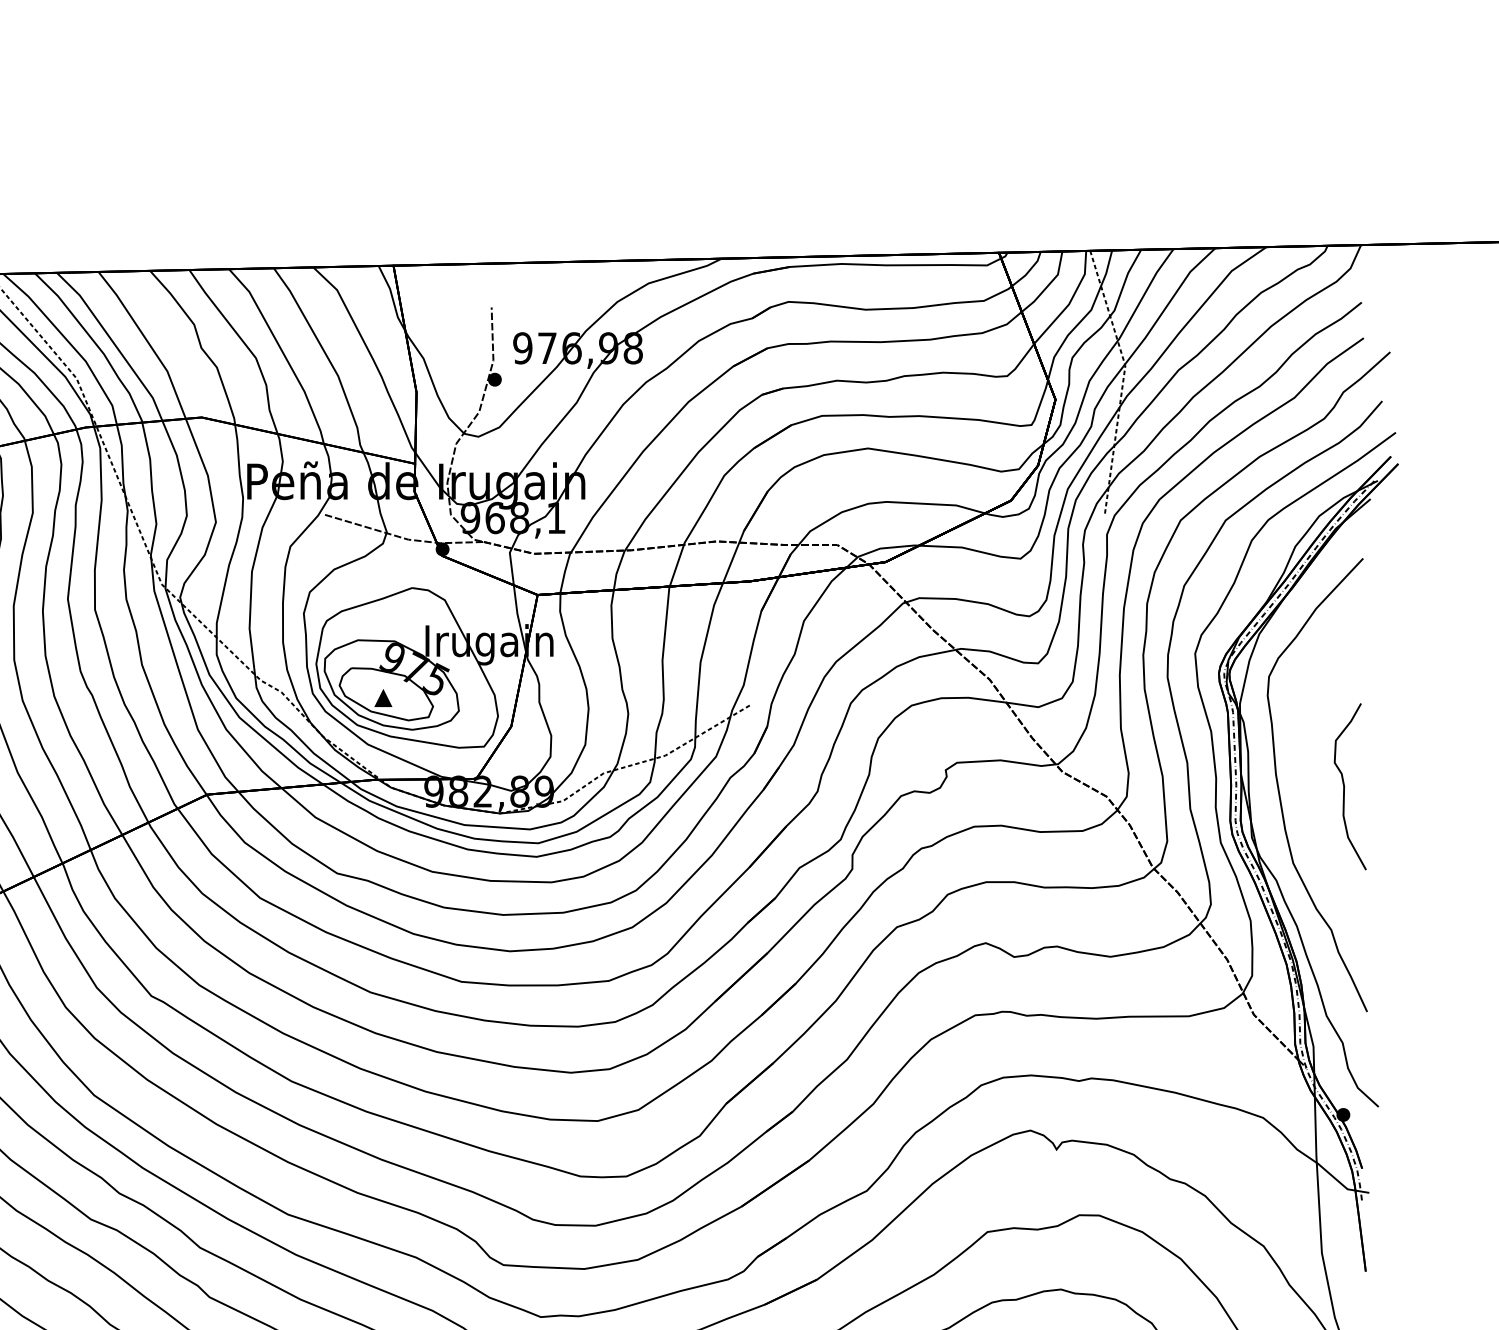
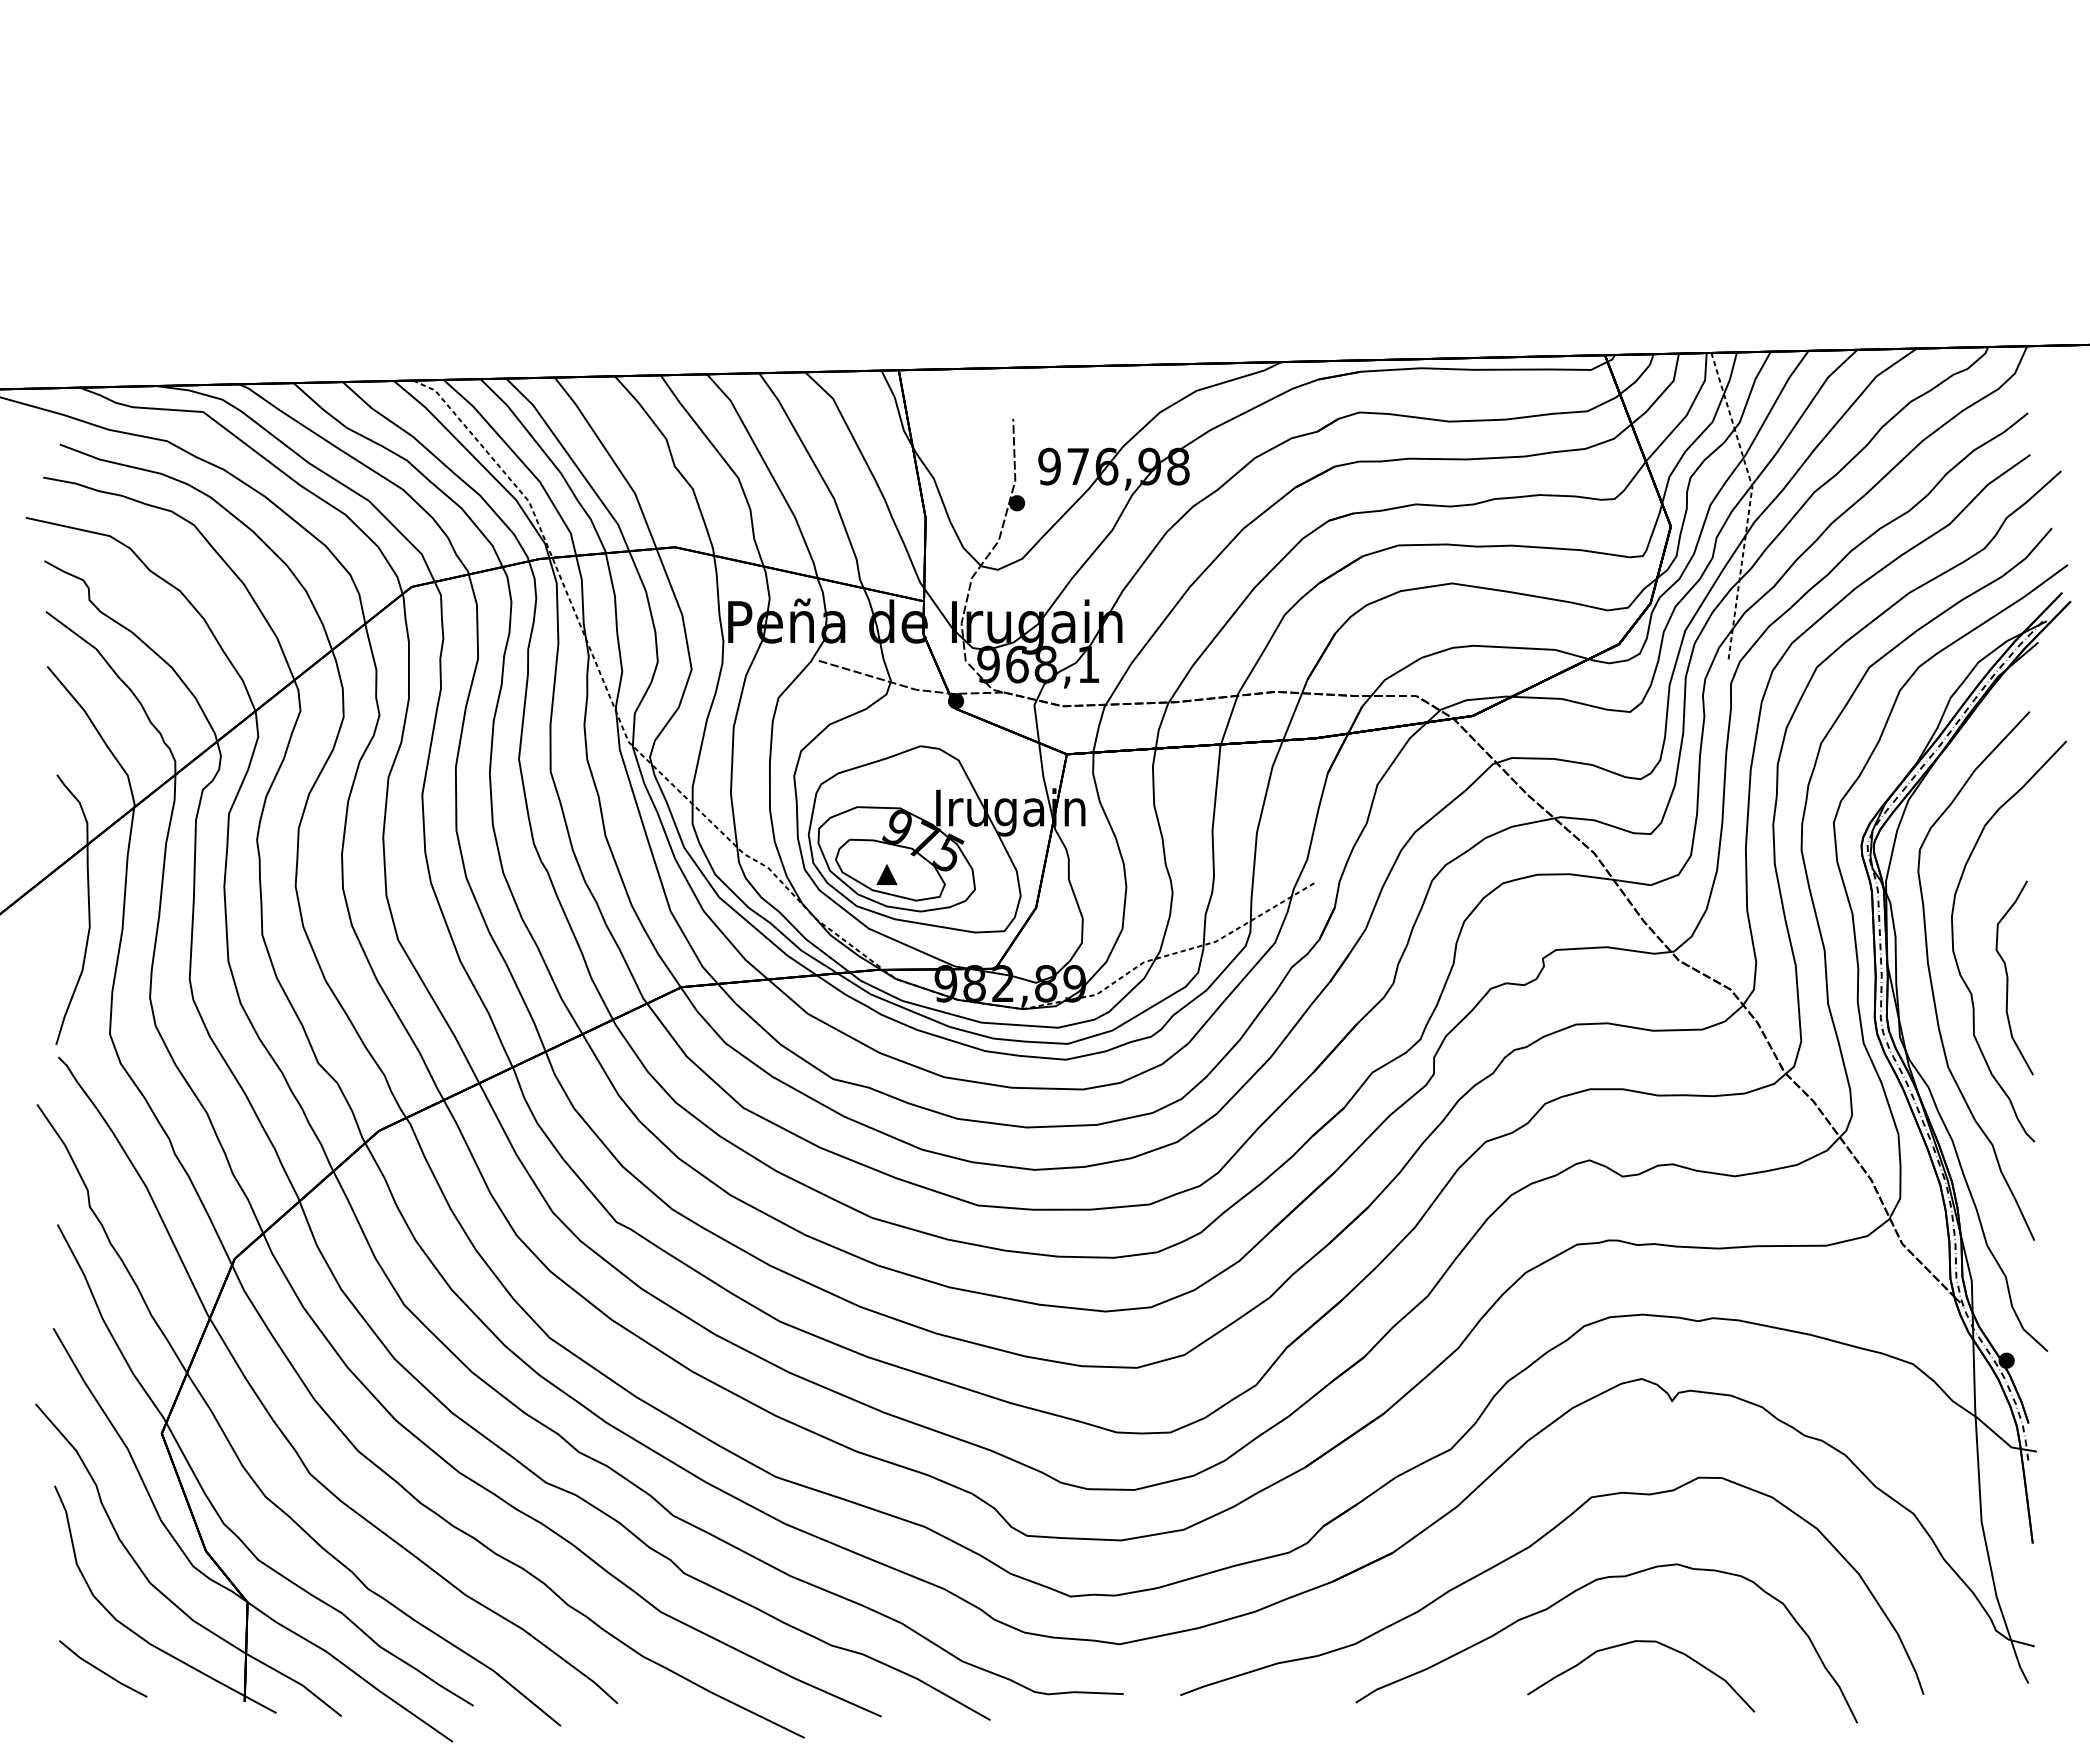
curve: (1300, 769) -> (1956, 957), added

